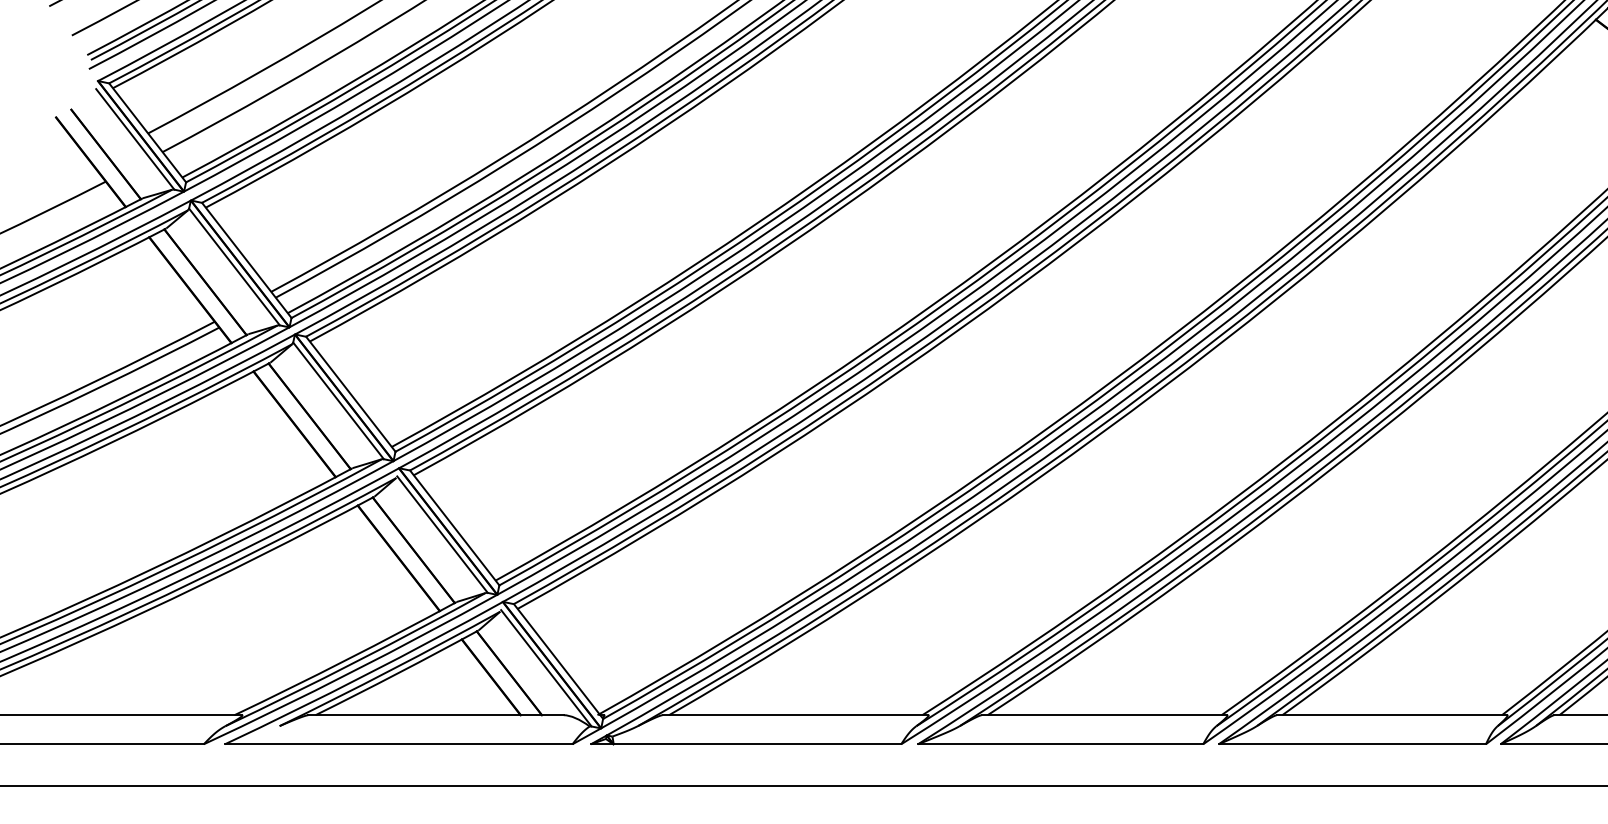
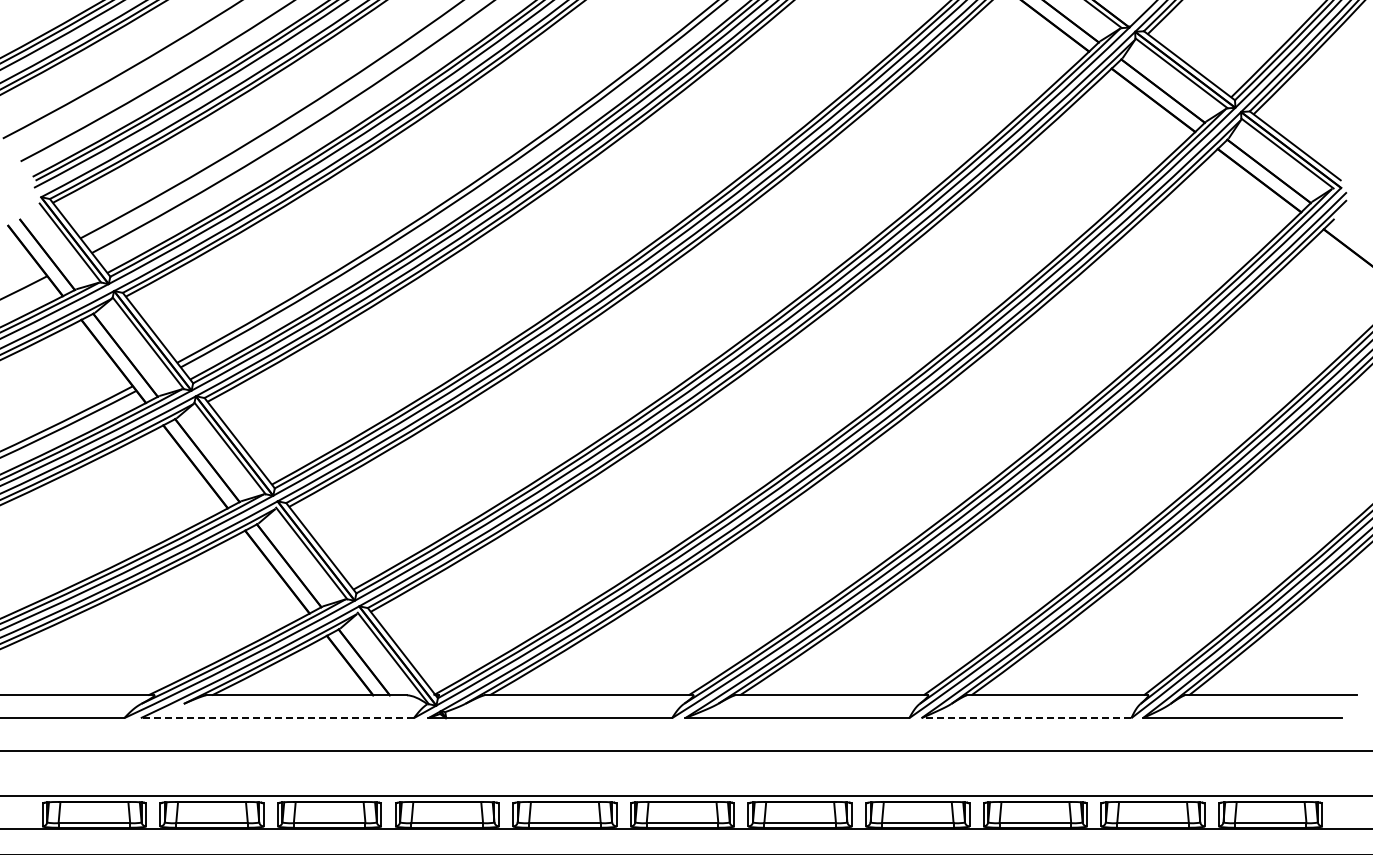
line: (397, 744) -> (276, 718), solid -> dashed
line: (1352, 744) -> (1026, 718), solid -> dashed

